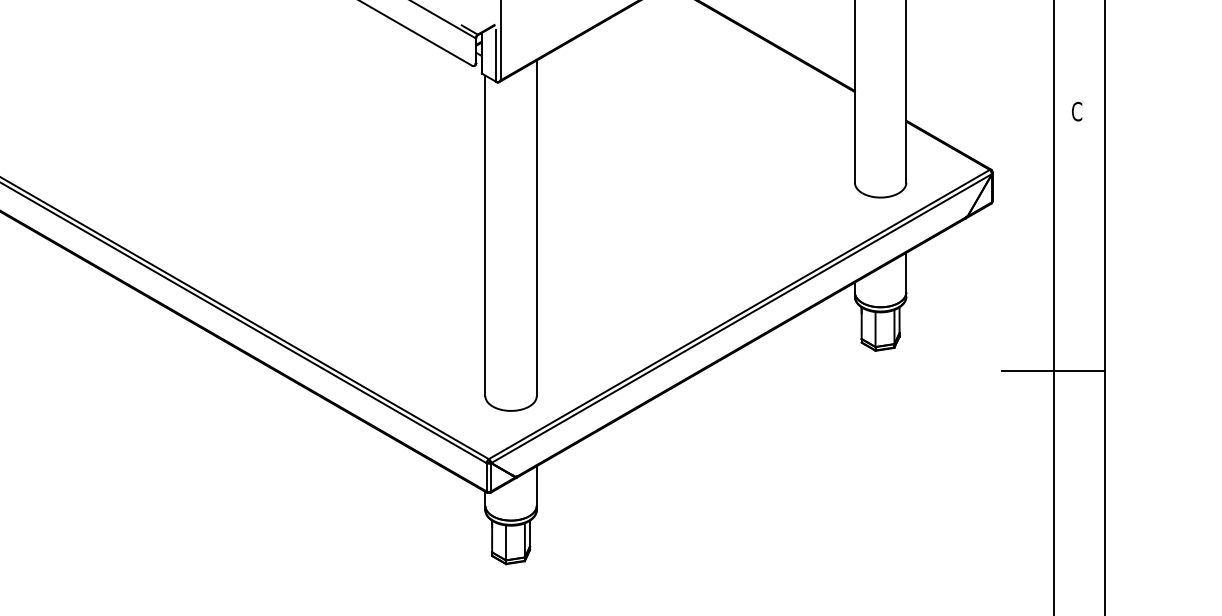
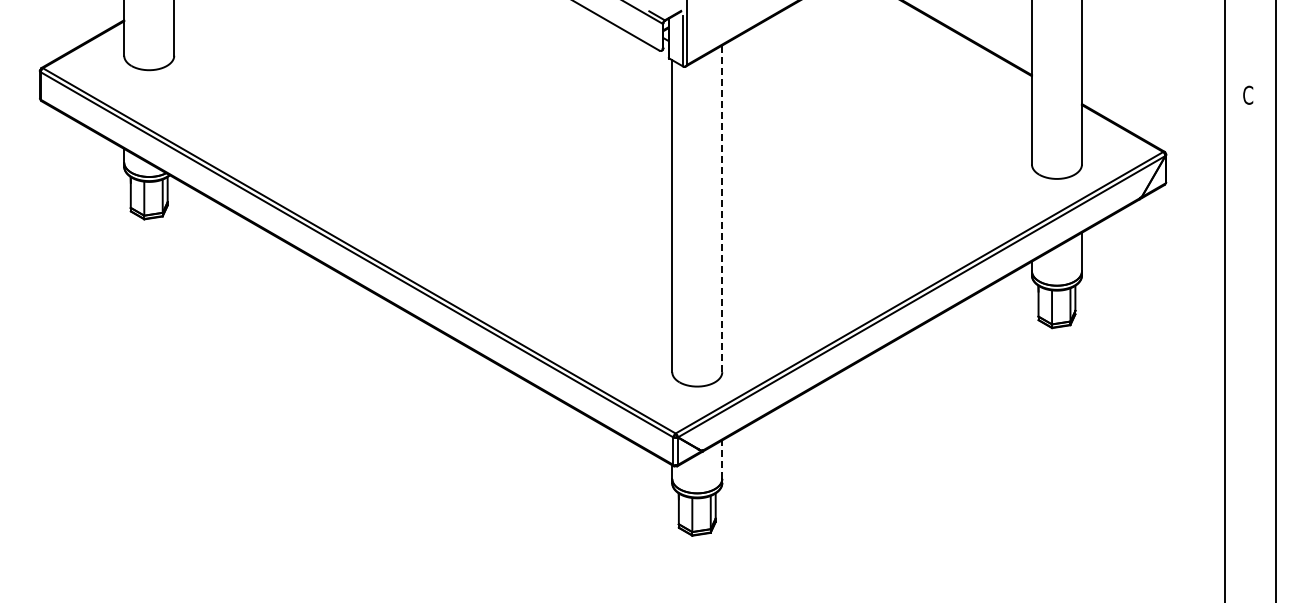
line: (536, 227) -> (722, 208), solid -> dashed
line: (1053, 371) -> (1225, 348), removed
line: (536, 485) -> (722, 459), solid -> dashed

